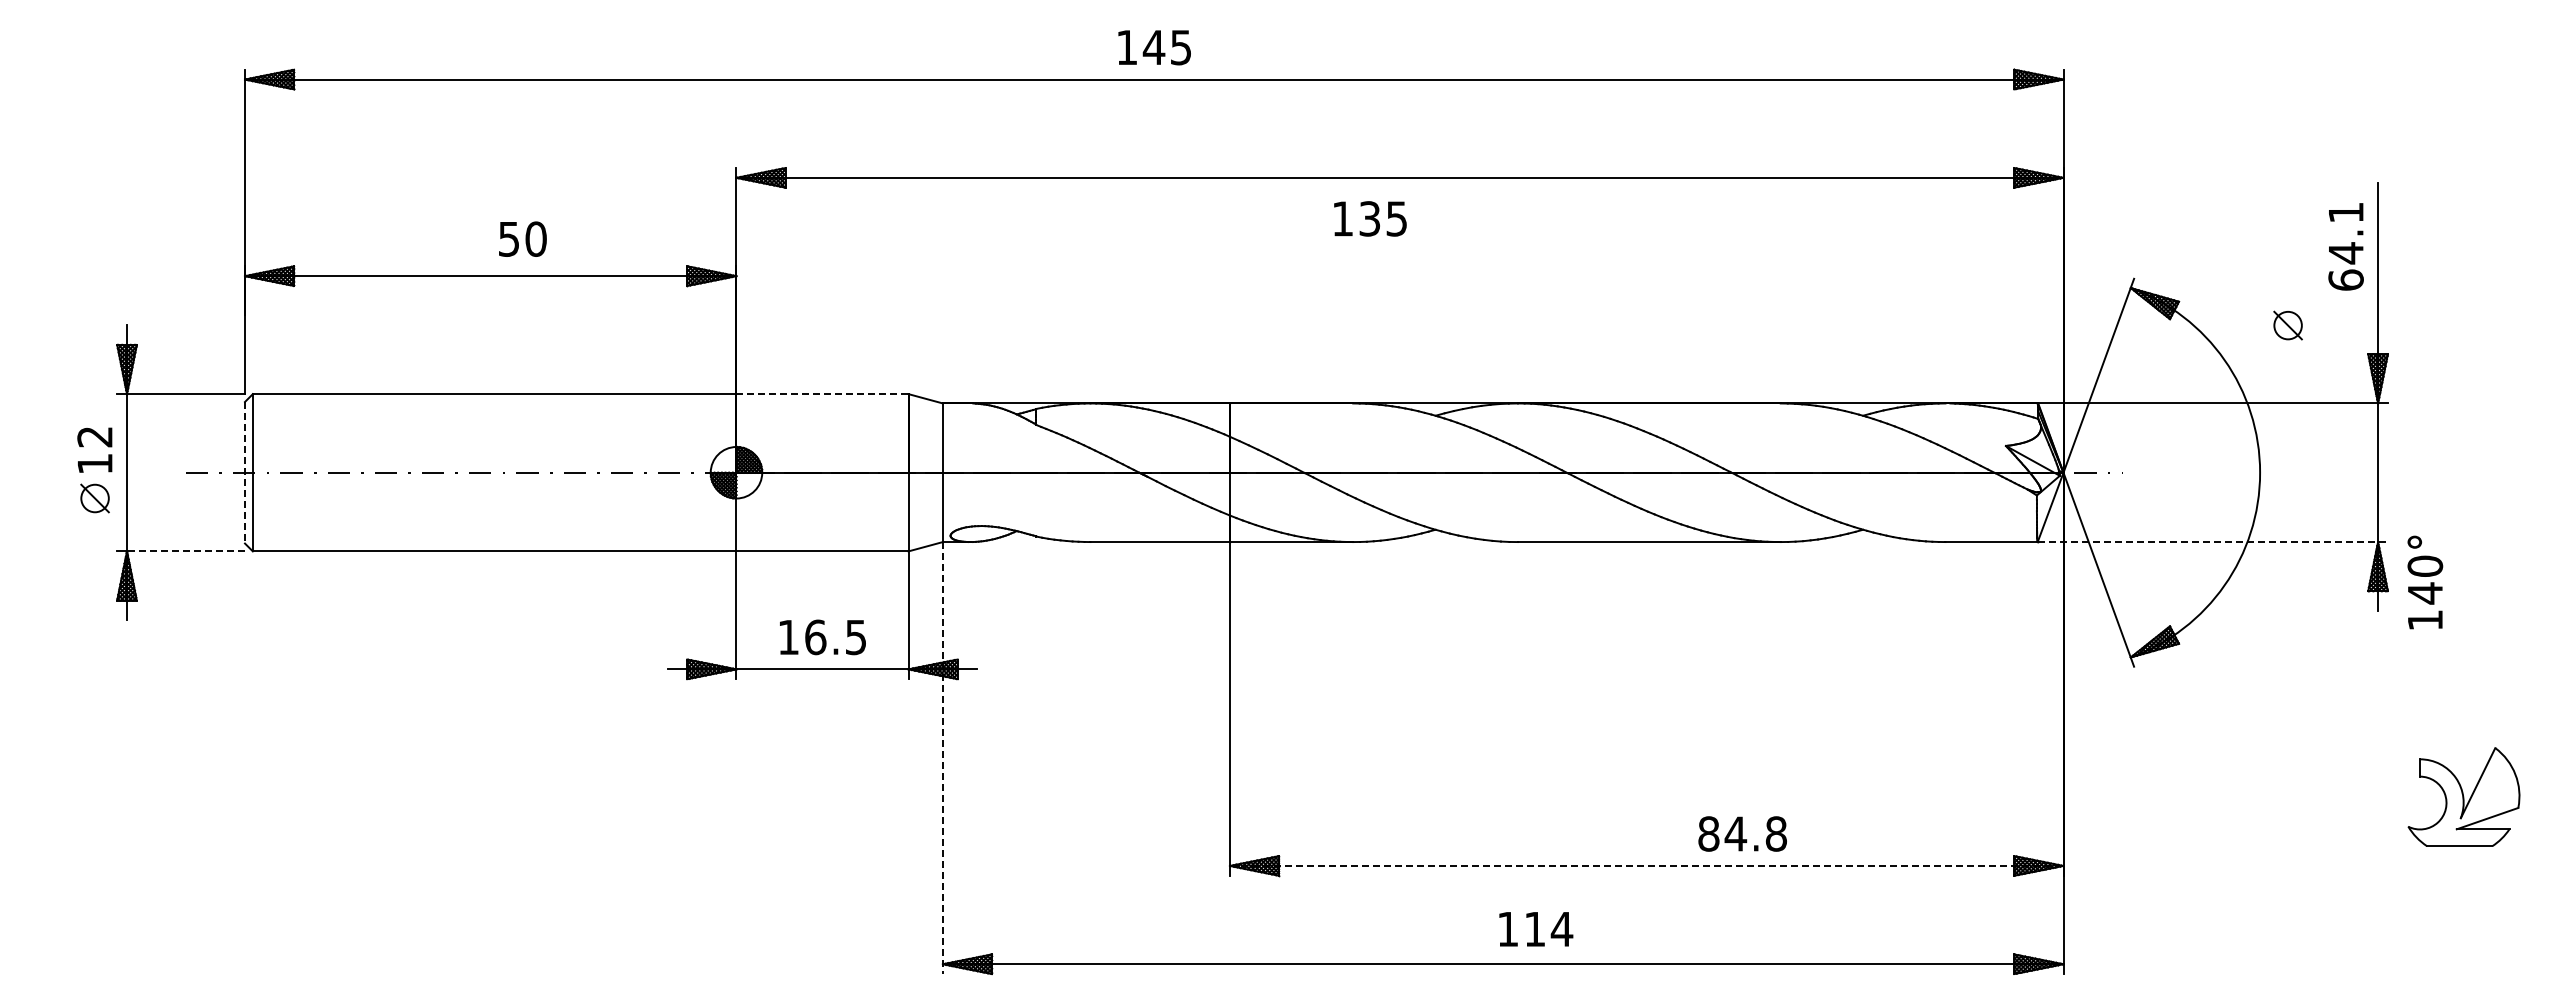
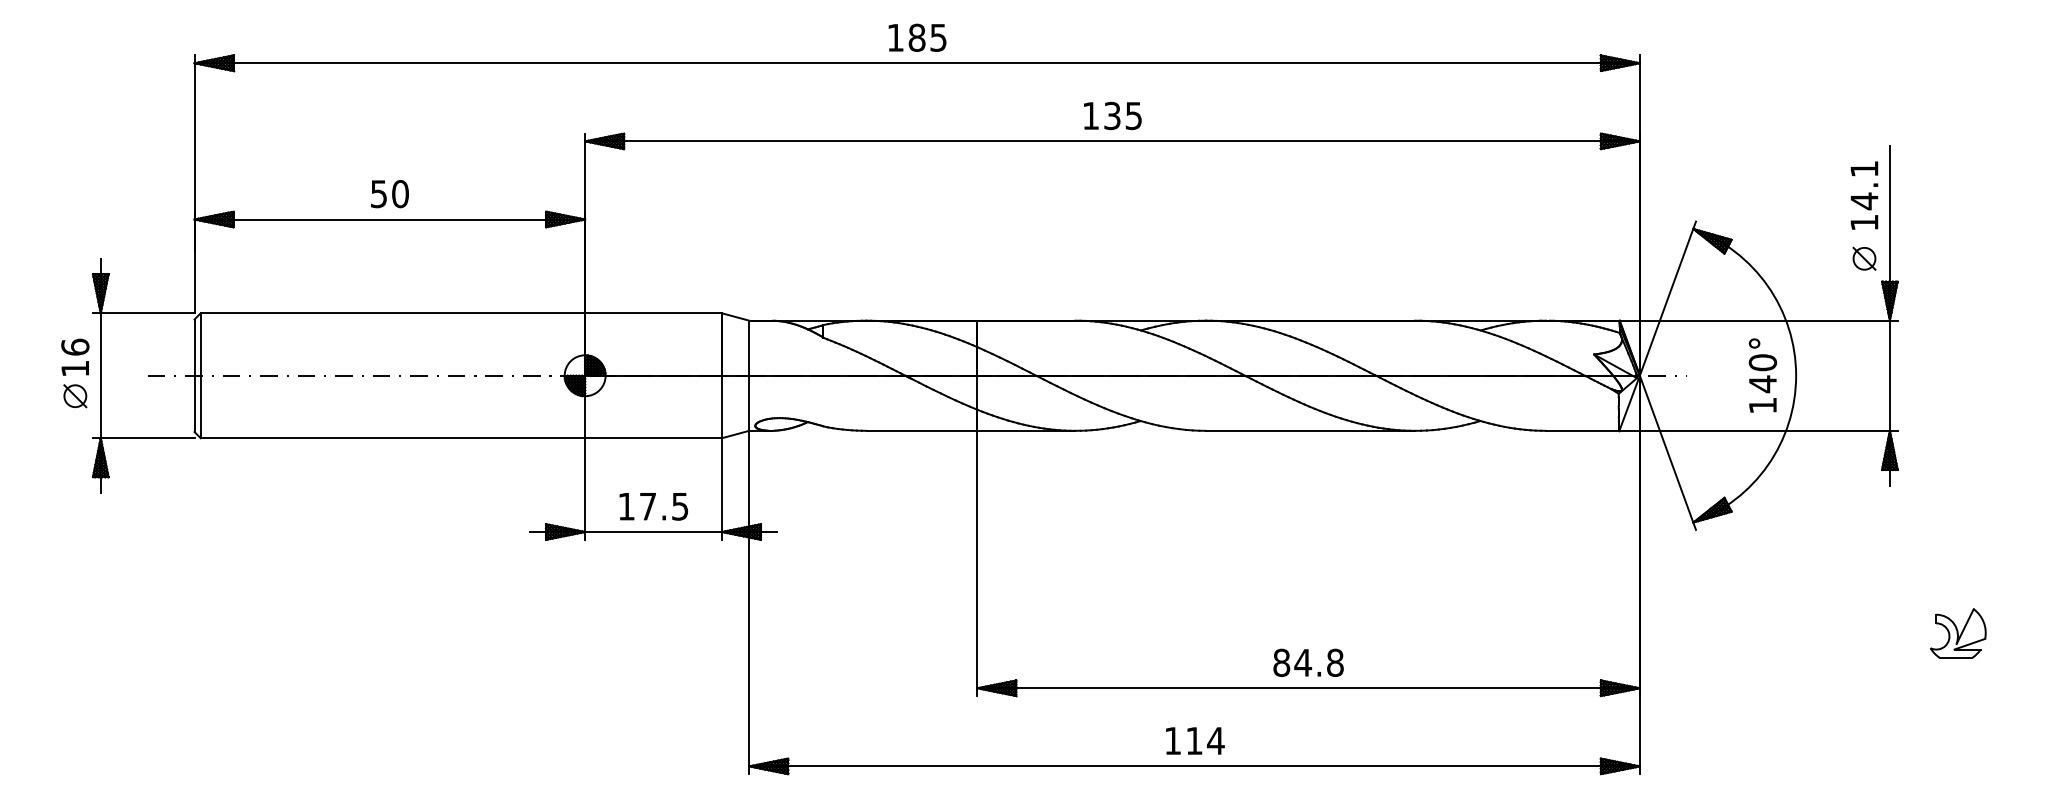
text: (1153, 47) -> (916, 37), 145 -> 185
text: (1370, 218) -> (1112, 115), moved
text: (522, 238) -> (389, 193), moved
text: (2345, 279) -> (1864, 222), 64.1 -> 14.1
part: (2287, 325) -> (1864, 258), moved
line: (822, 394) -> (653, 313), dashed -> solid
text: (94, 436) -> (74, 346), 12 -> 16
line: (244, 472) -> (194, 375), dashed -> solid
line: (2213, 542) -> (1759, 431), dashed -> solid
line: (186, 551) -> (148, 438), dashed -> solid
text: (2425, 582) -> (1763, 375), moved
text: (815, 637) -> (647, 506), 16.5 -> 17.5
line: (942, 758) -> (748, 602), dashed -> solid
part: (2463, 796) -> (1957, 633), size x0.62
text: (1742, 833) -> (1308, 662), moved
line: (1646, 865) -> (1308, 687), dashed -> solid
text: (1536, 929) -> (1195, 741), moved

